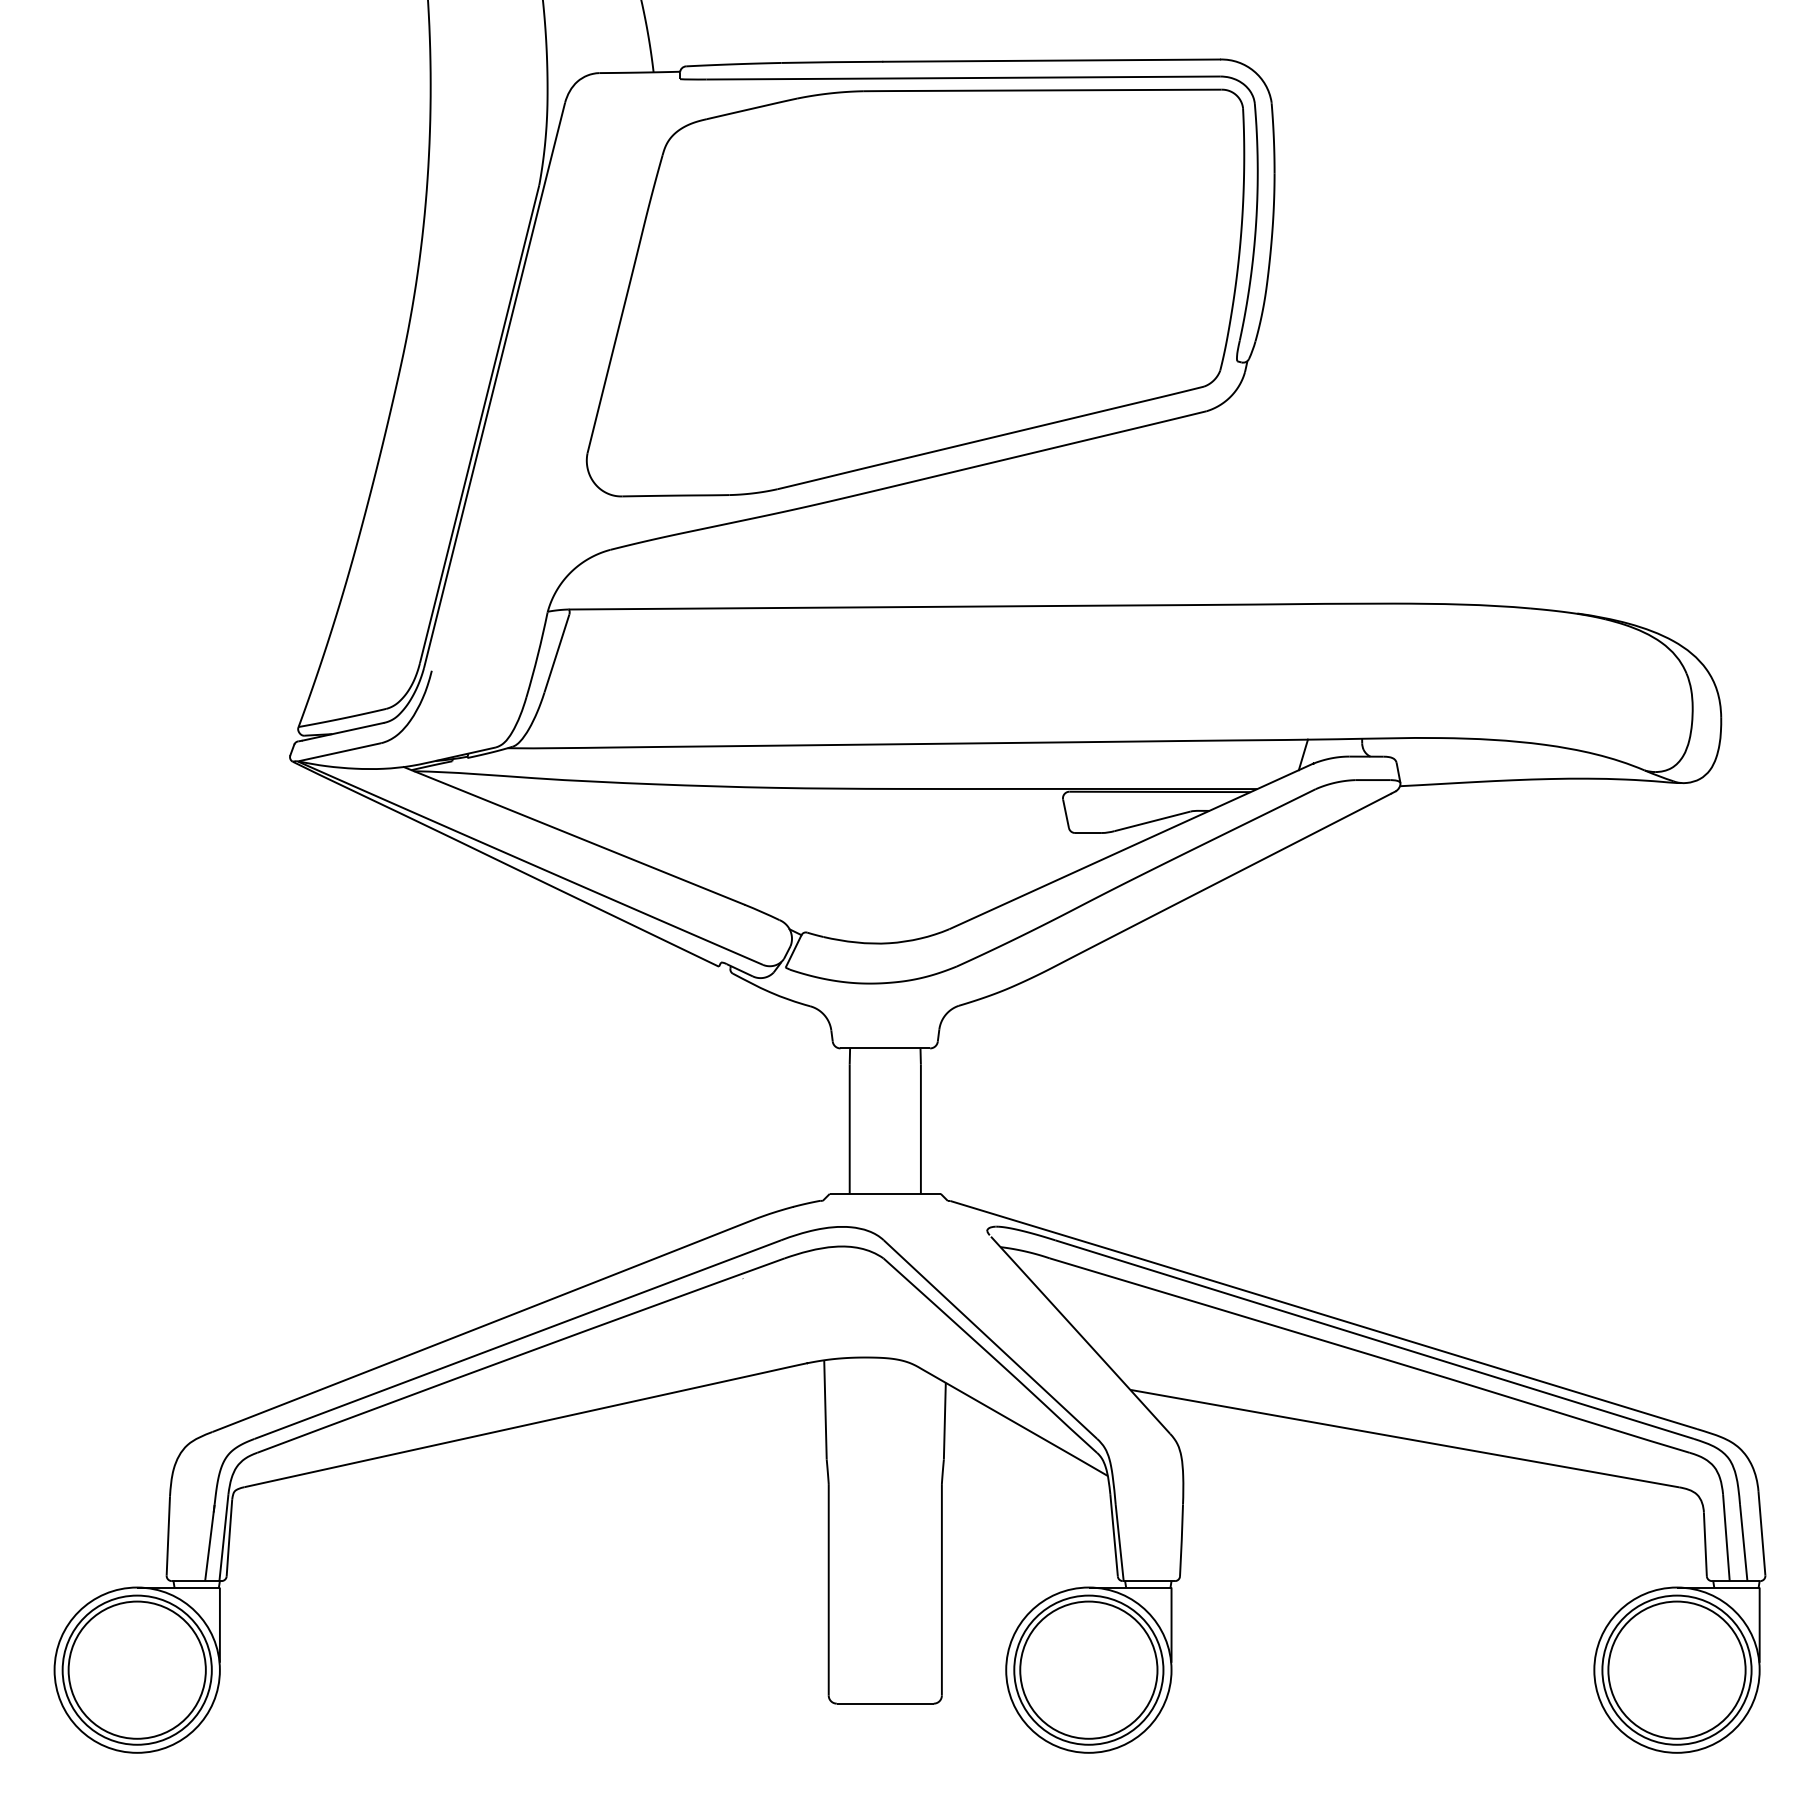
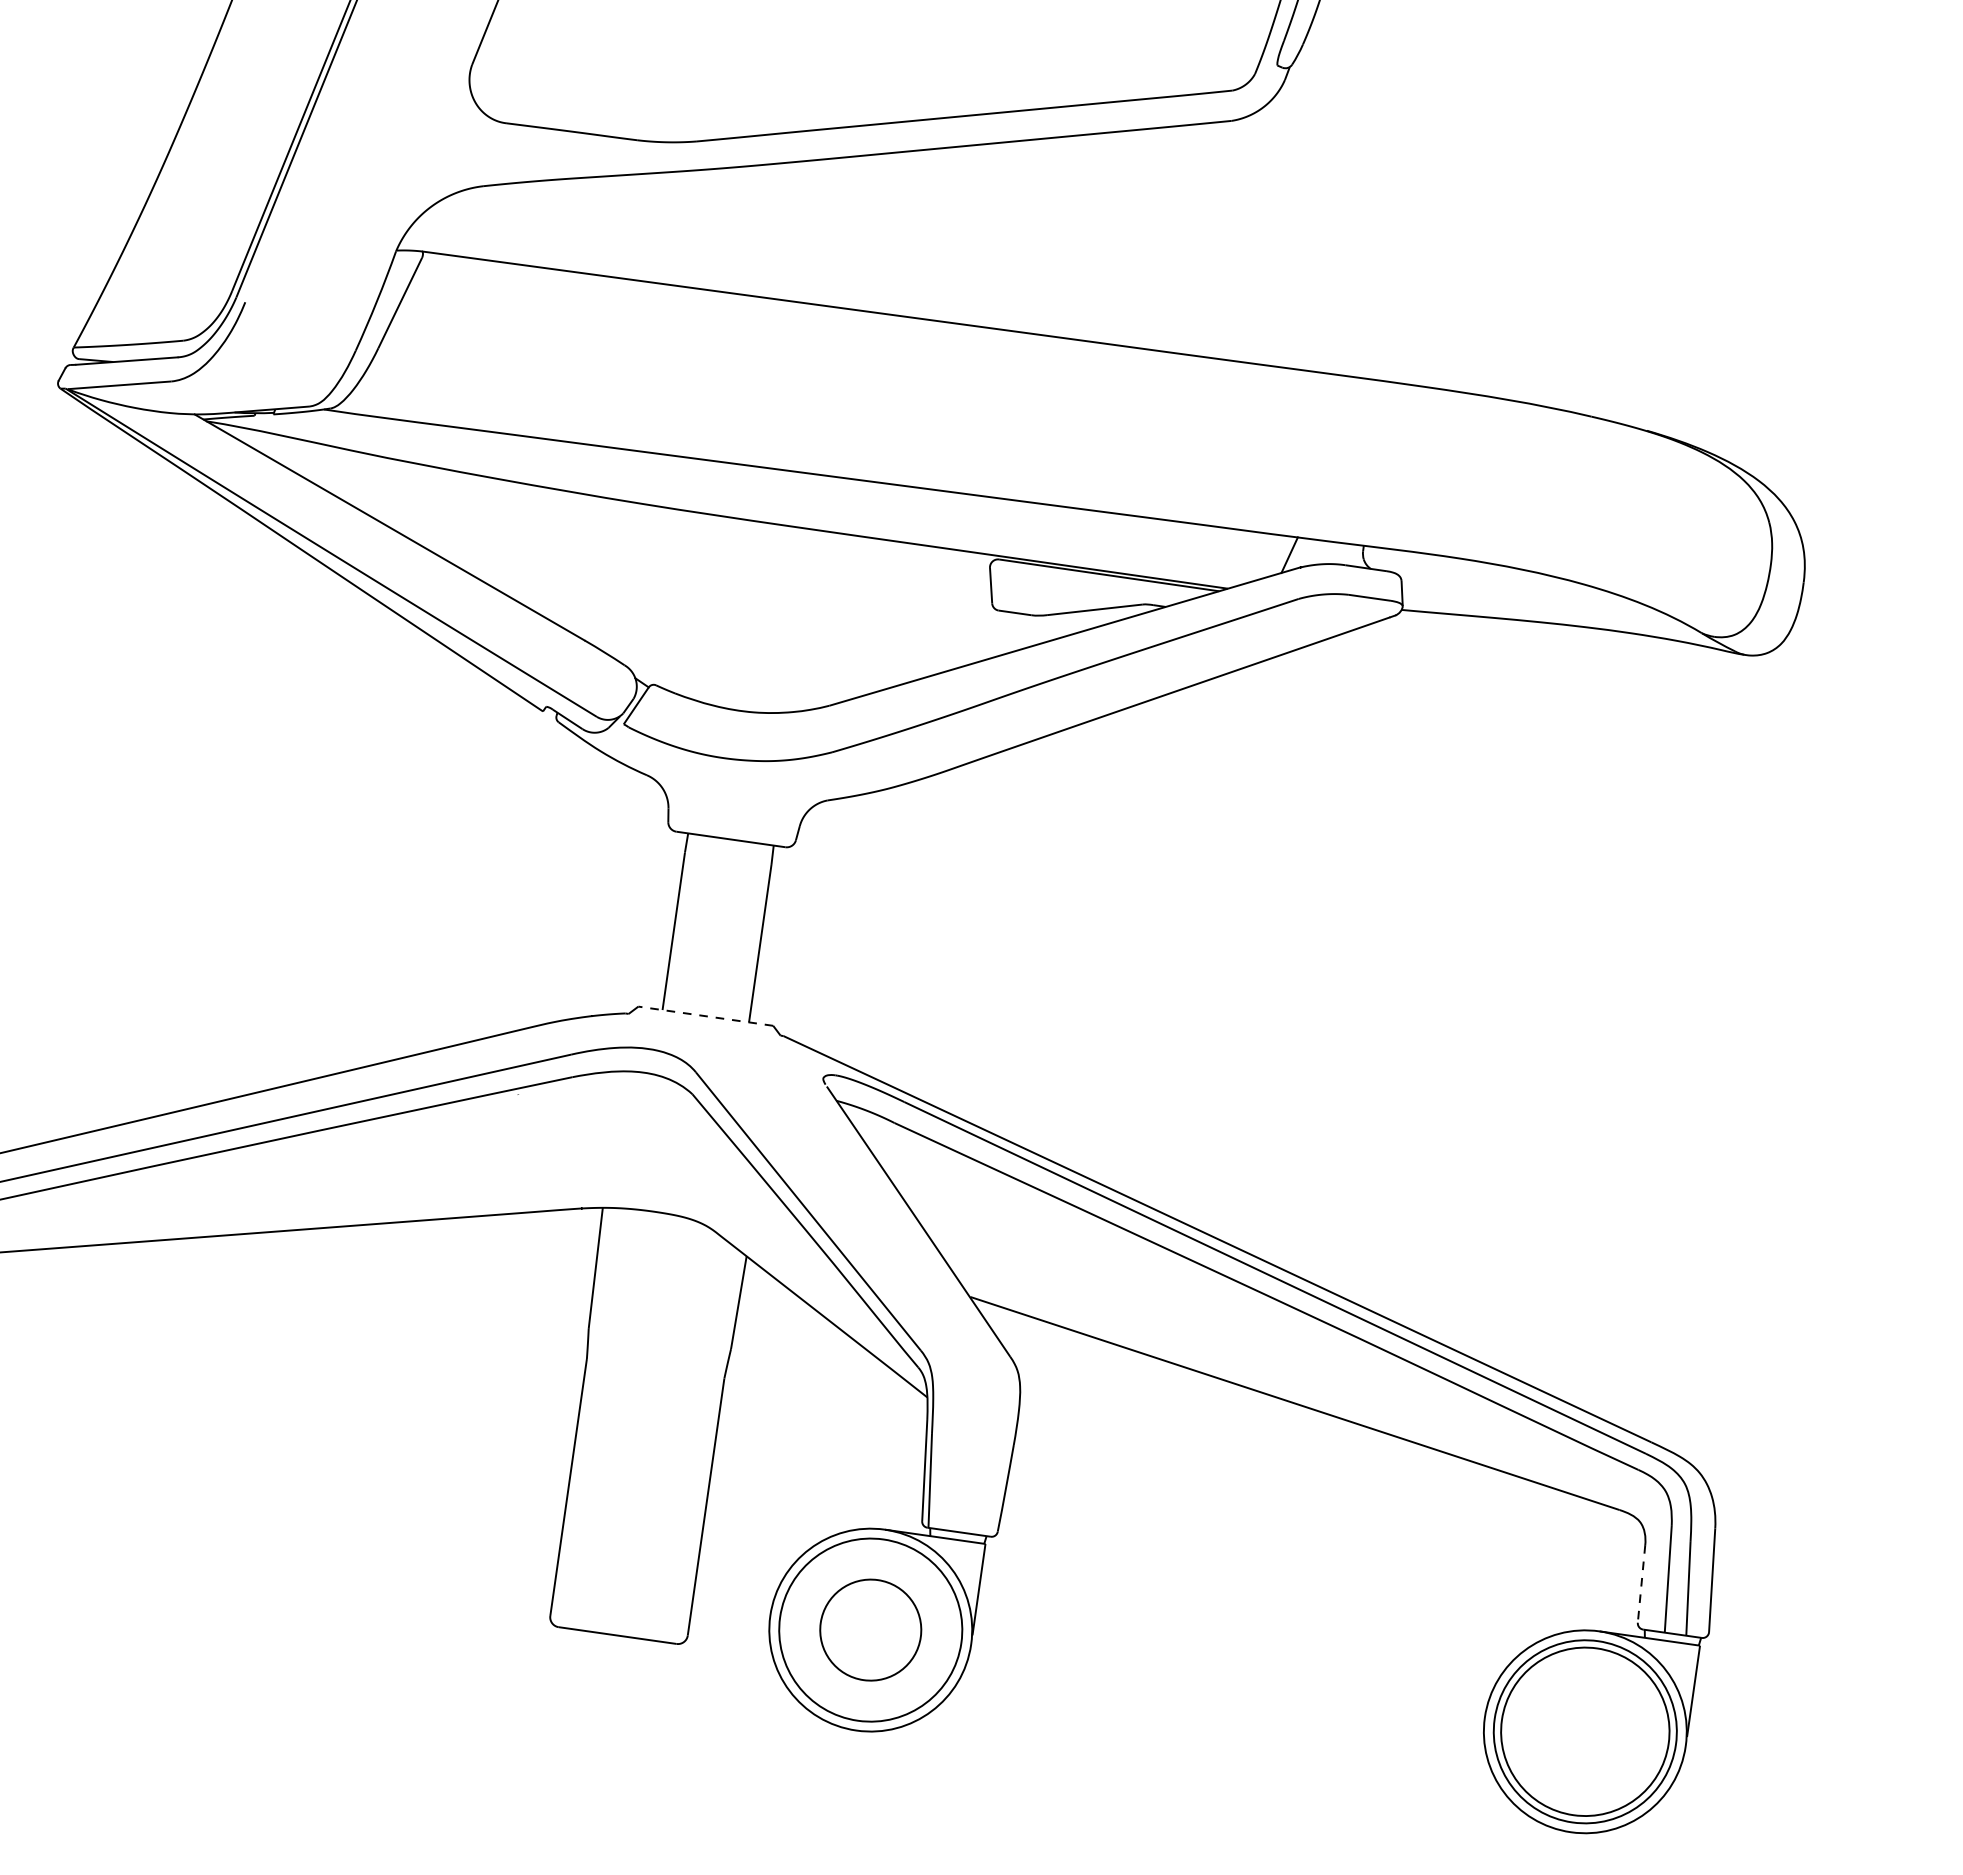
line: (884, 1193) -> (704, 1015), solid -> dashed
line: (1705, 1544) -> (1641, 1584), solid -> dashed
circle: (1088, 1669) -> (870, 1629), size x0.6

